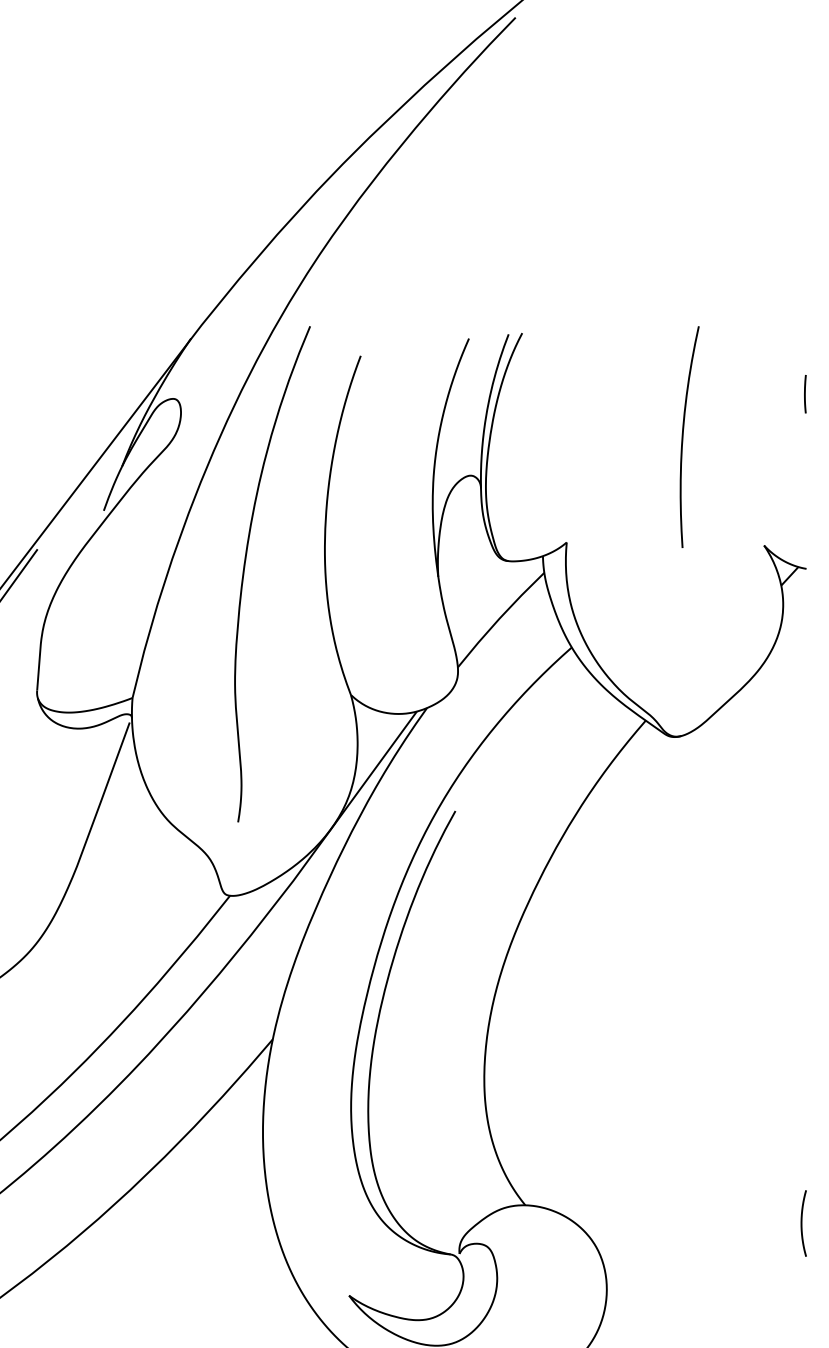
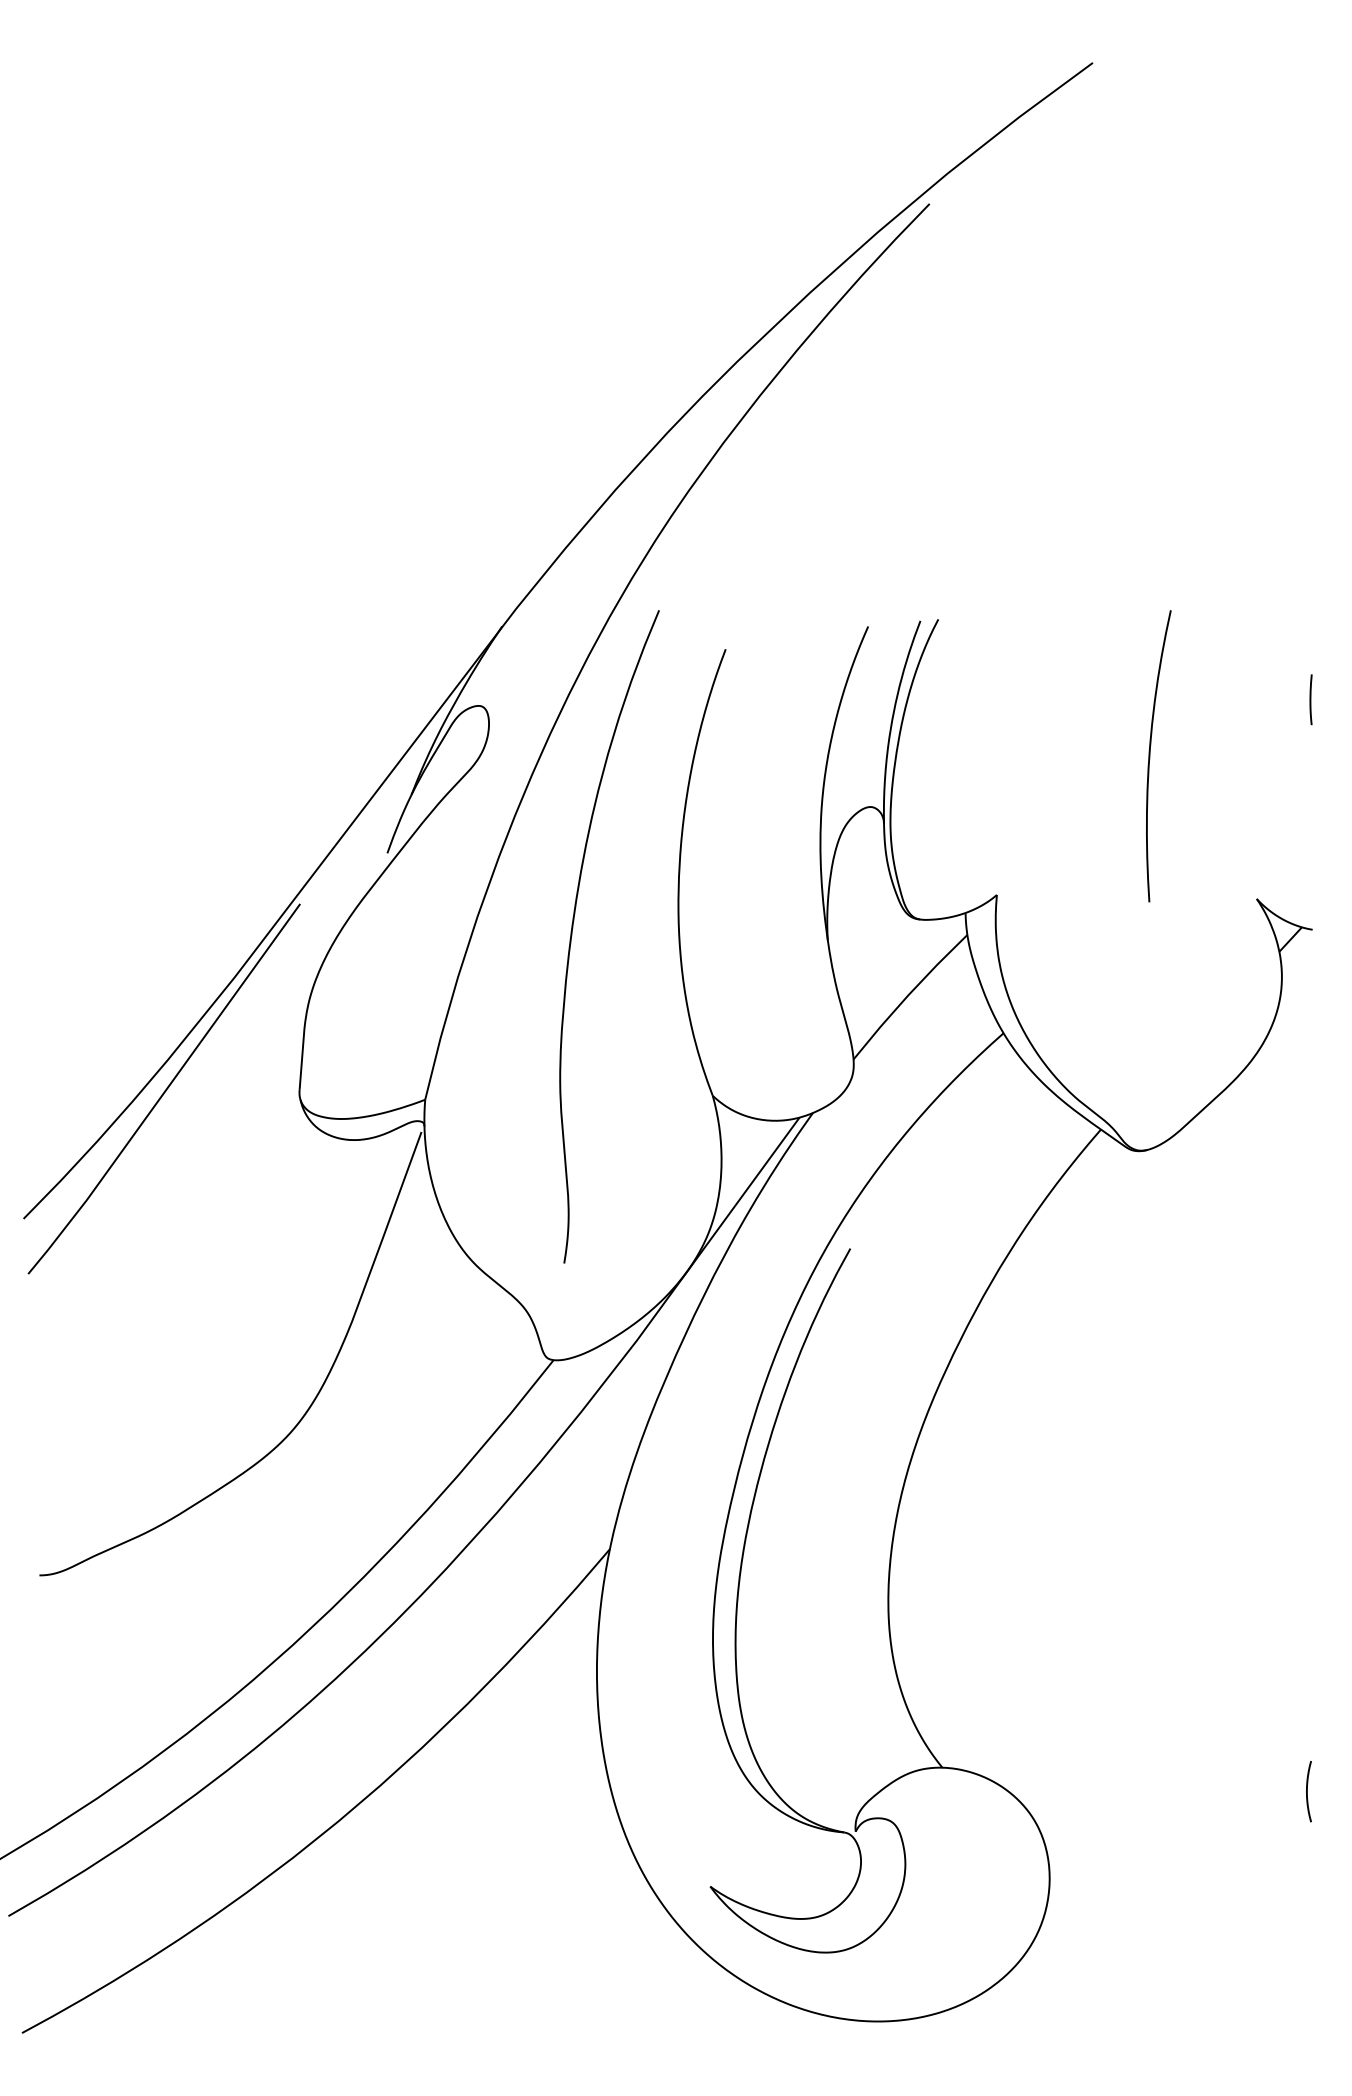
part: (803, 1223) -> (1308, 1791), size x0.7

